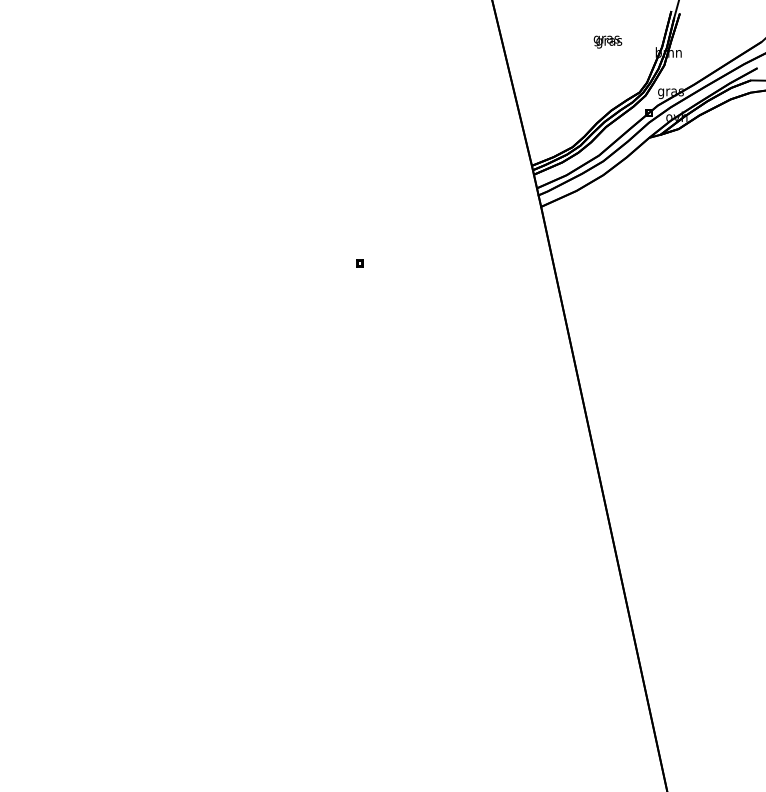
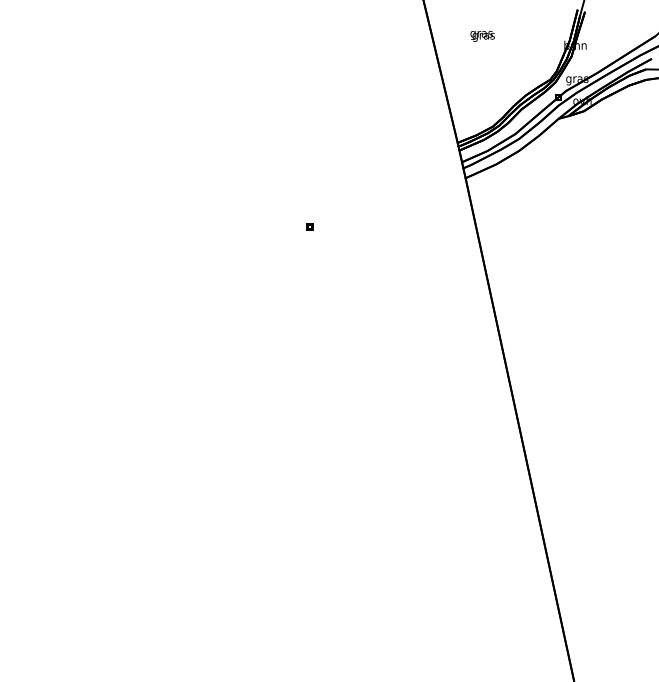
text: (607, 41) -> (482, 35), moved

